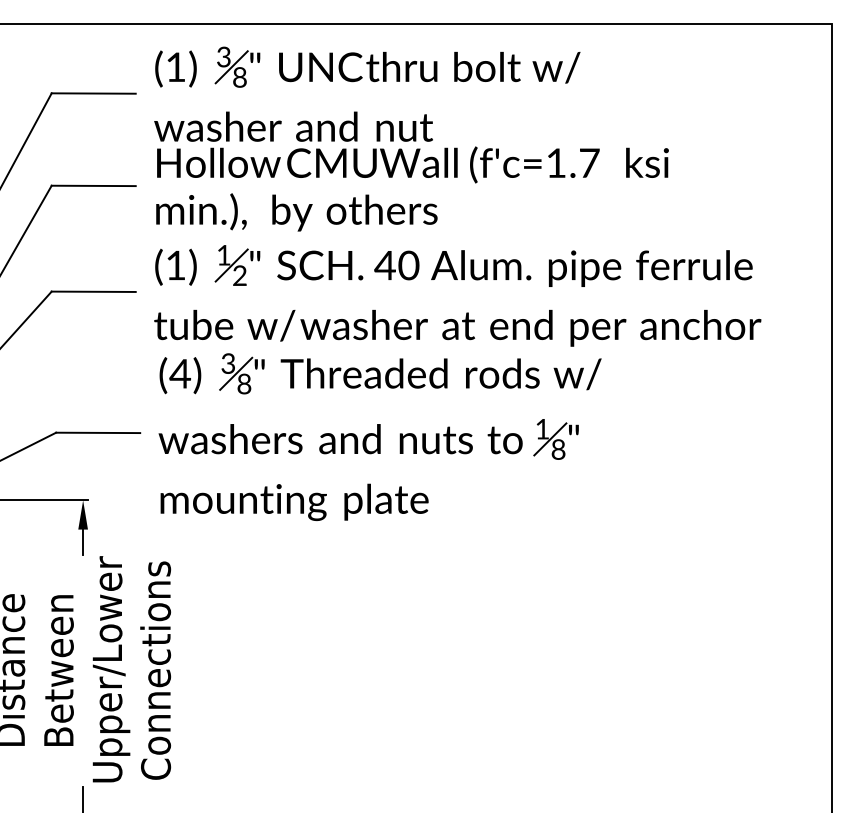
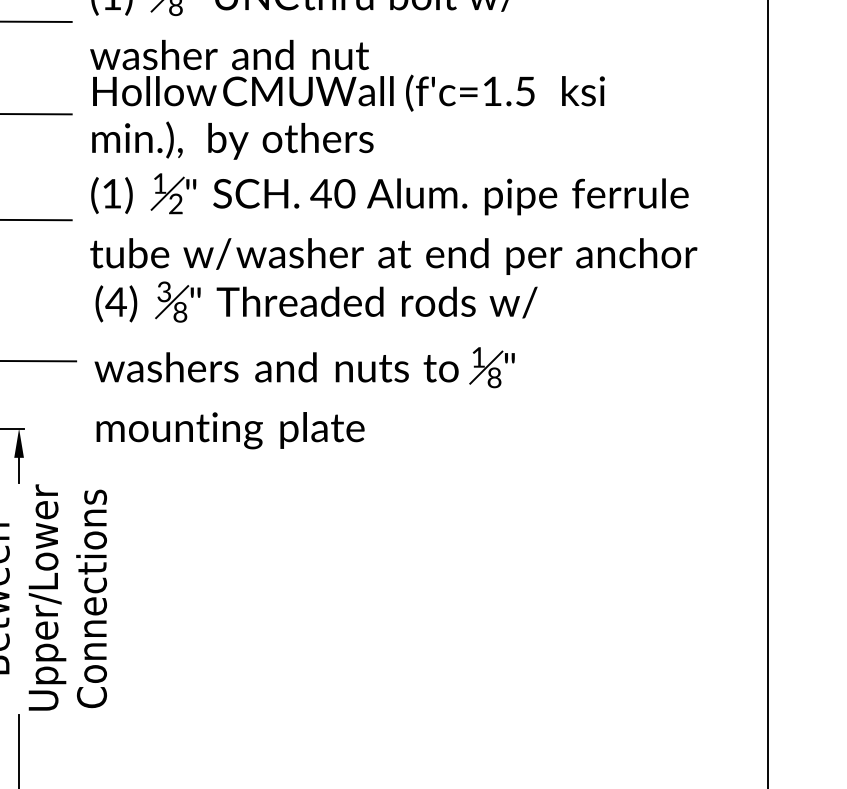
text: (589, 162) -> (525, 90), (f'c=1.7 -> (f'c=1.5

